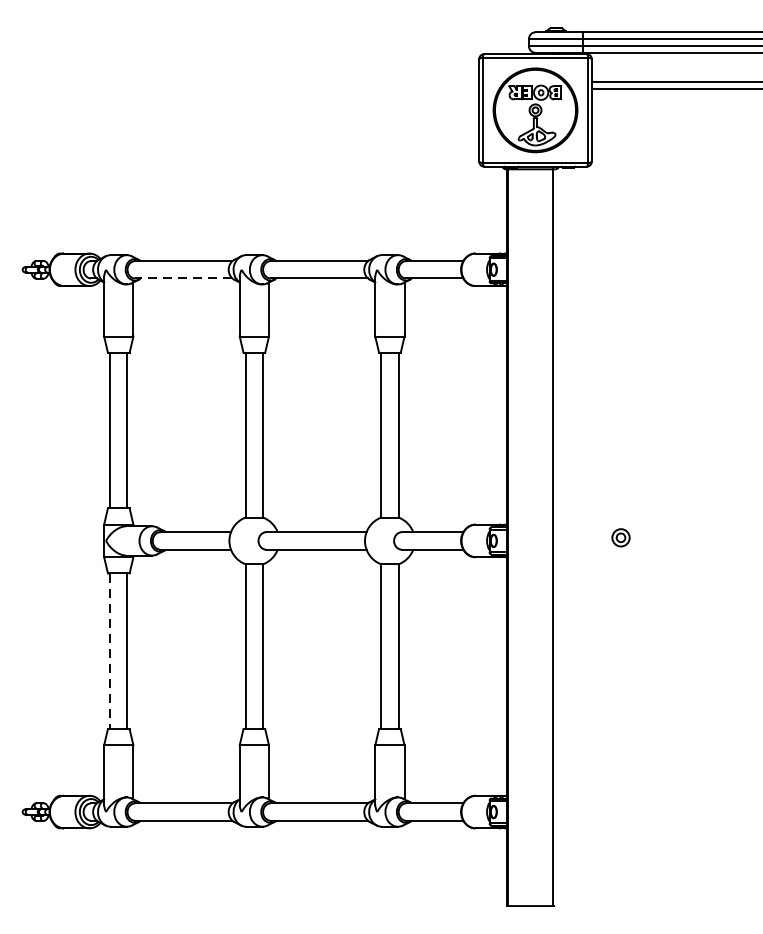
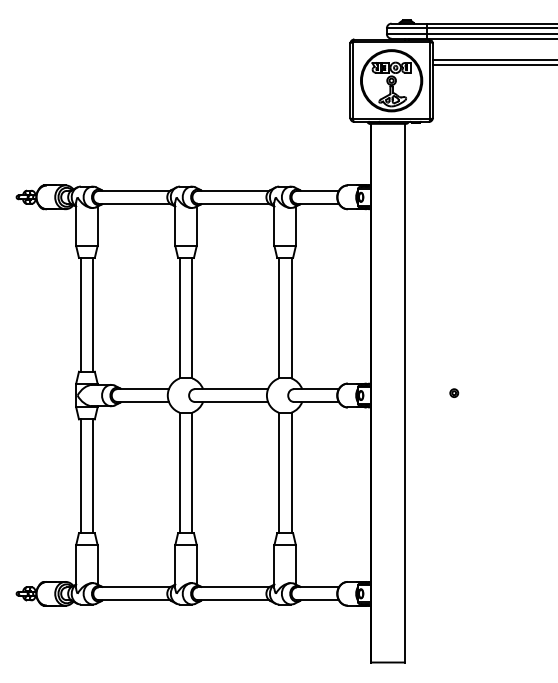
line: (183, 278) -> (134, 203), dashed -> solid
part: (621, 536) -> (454, 392), size x0.62
line: (110, 651) -> (80, 476), dashed -> solid

